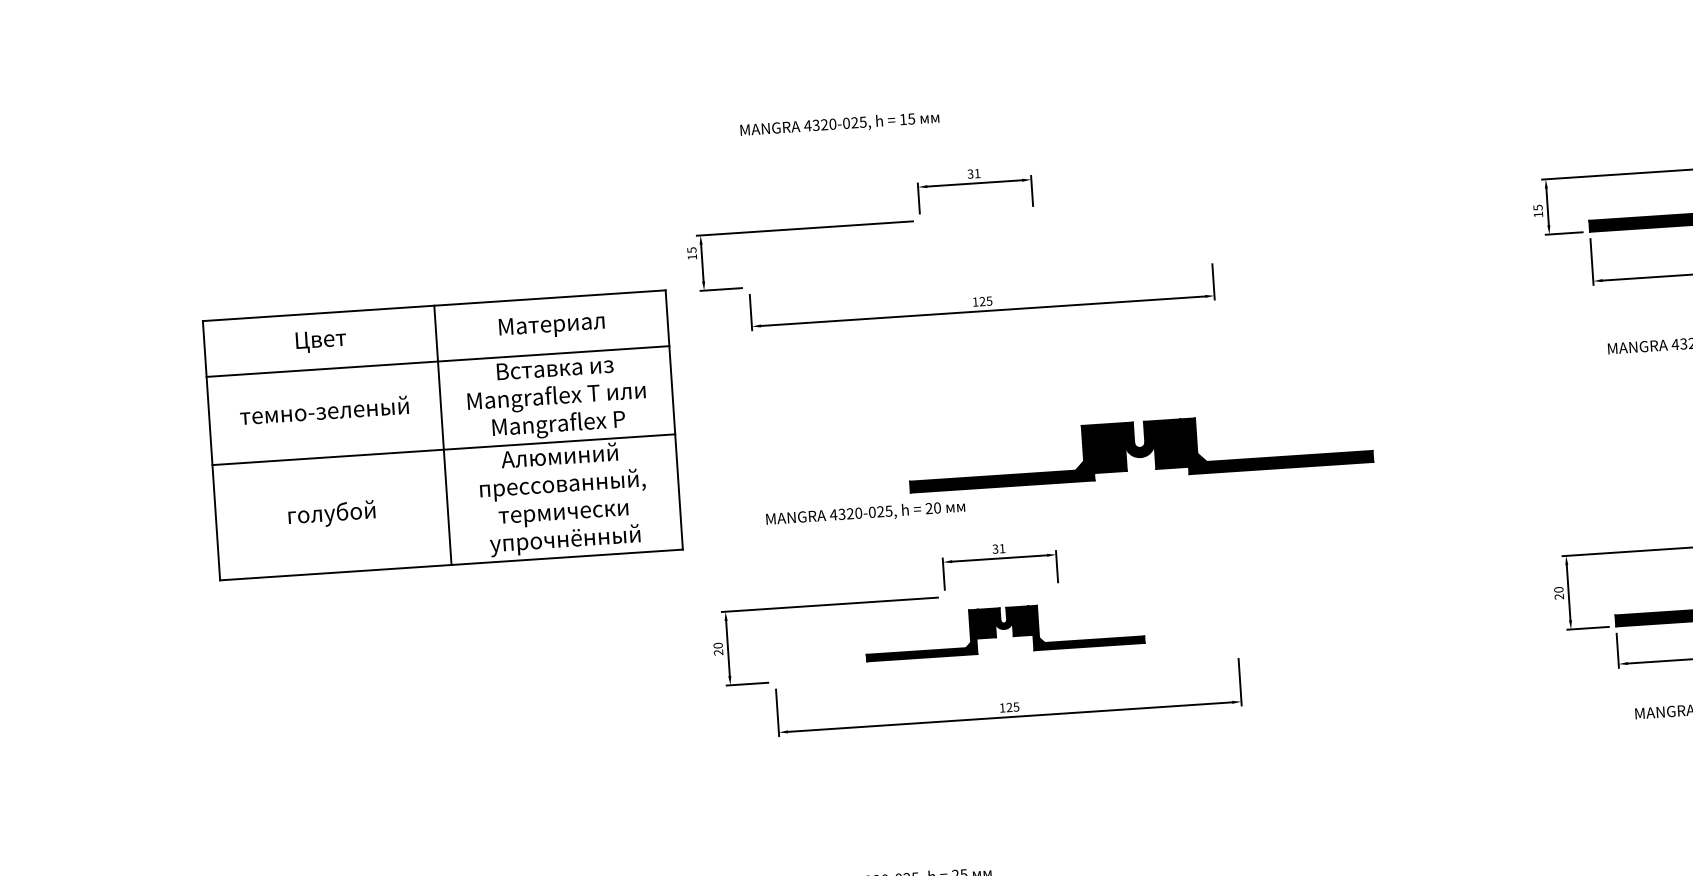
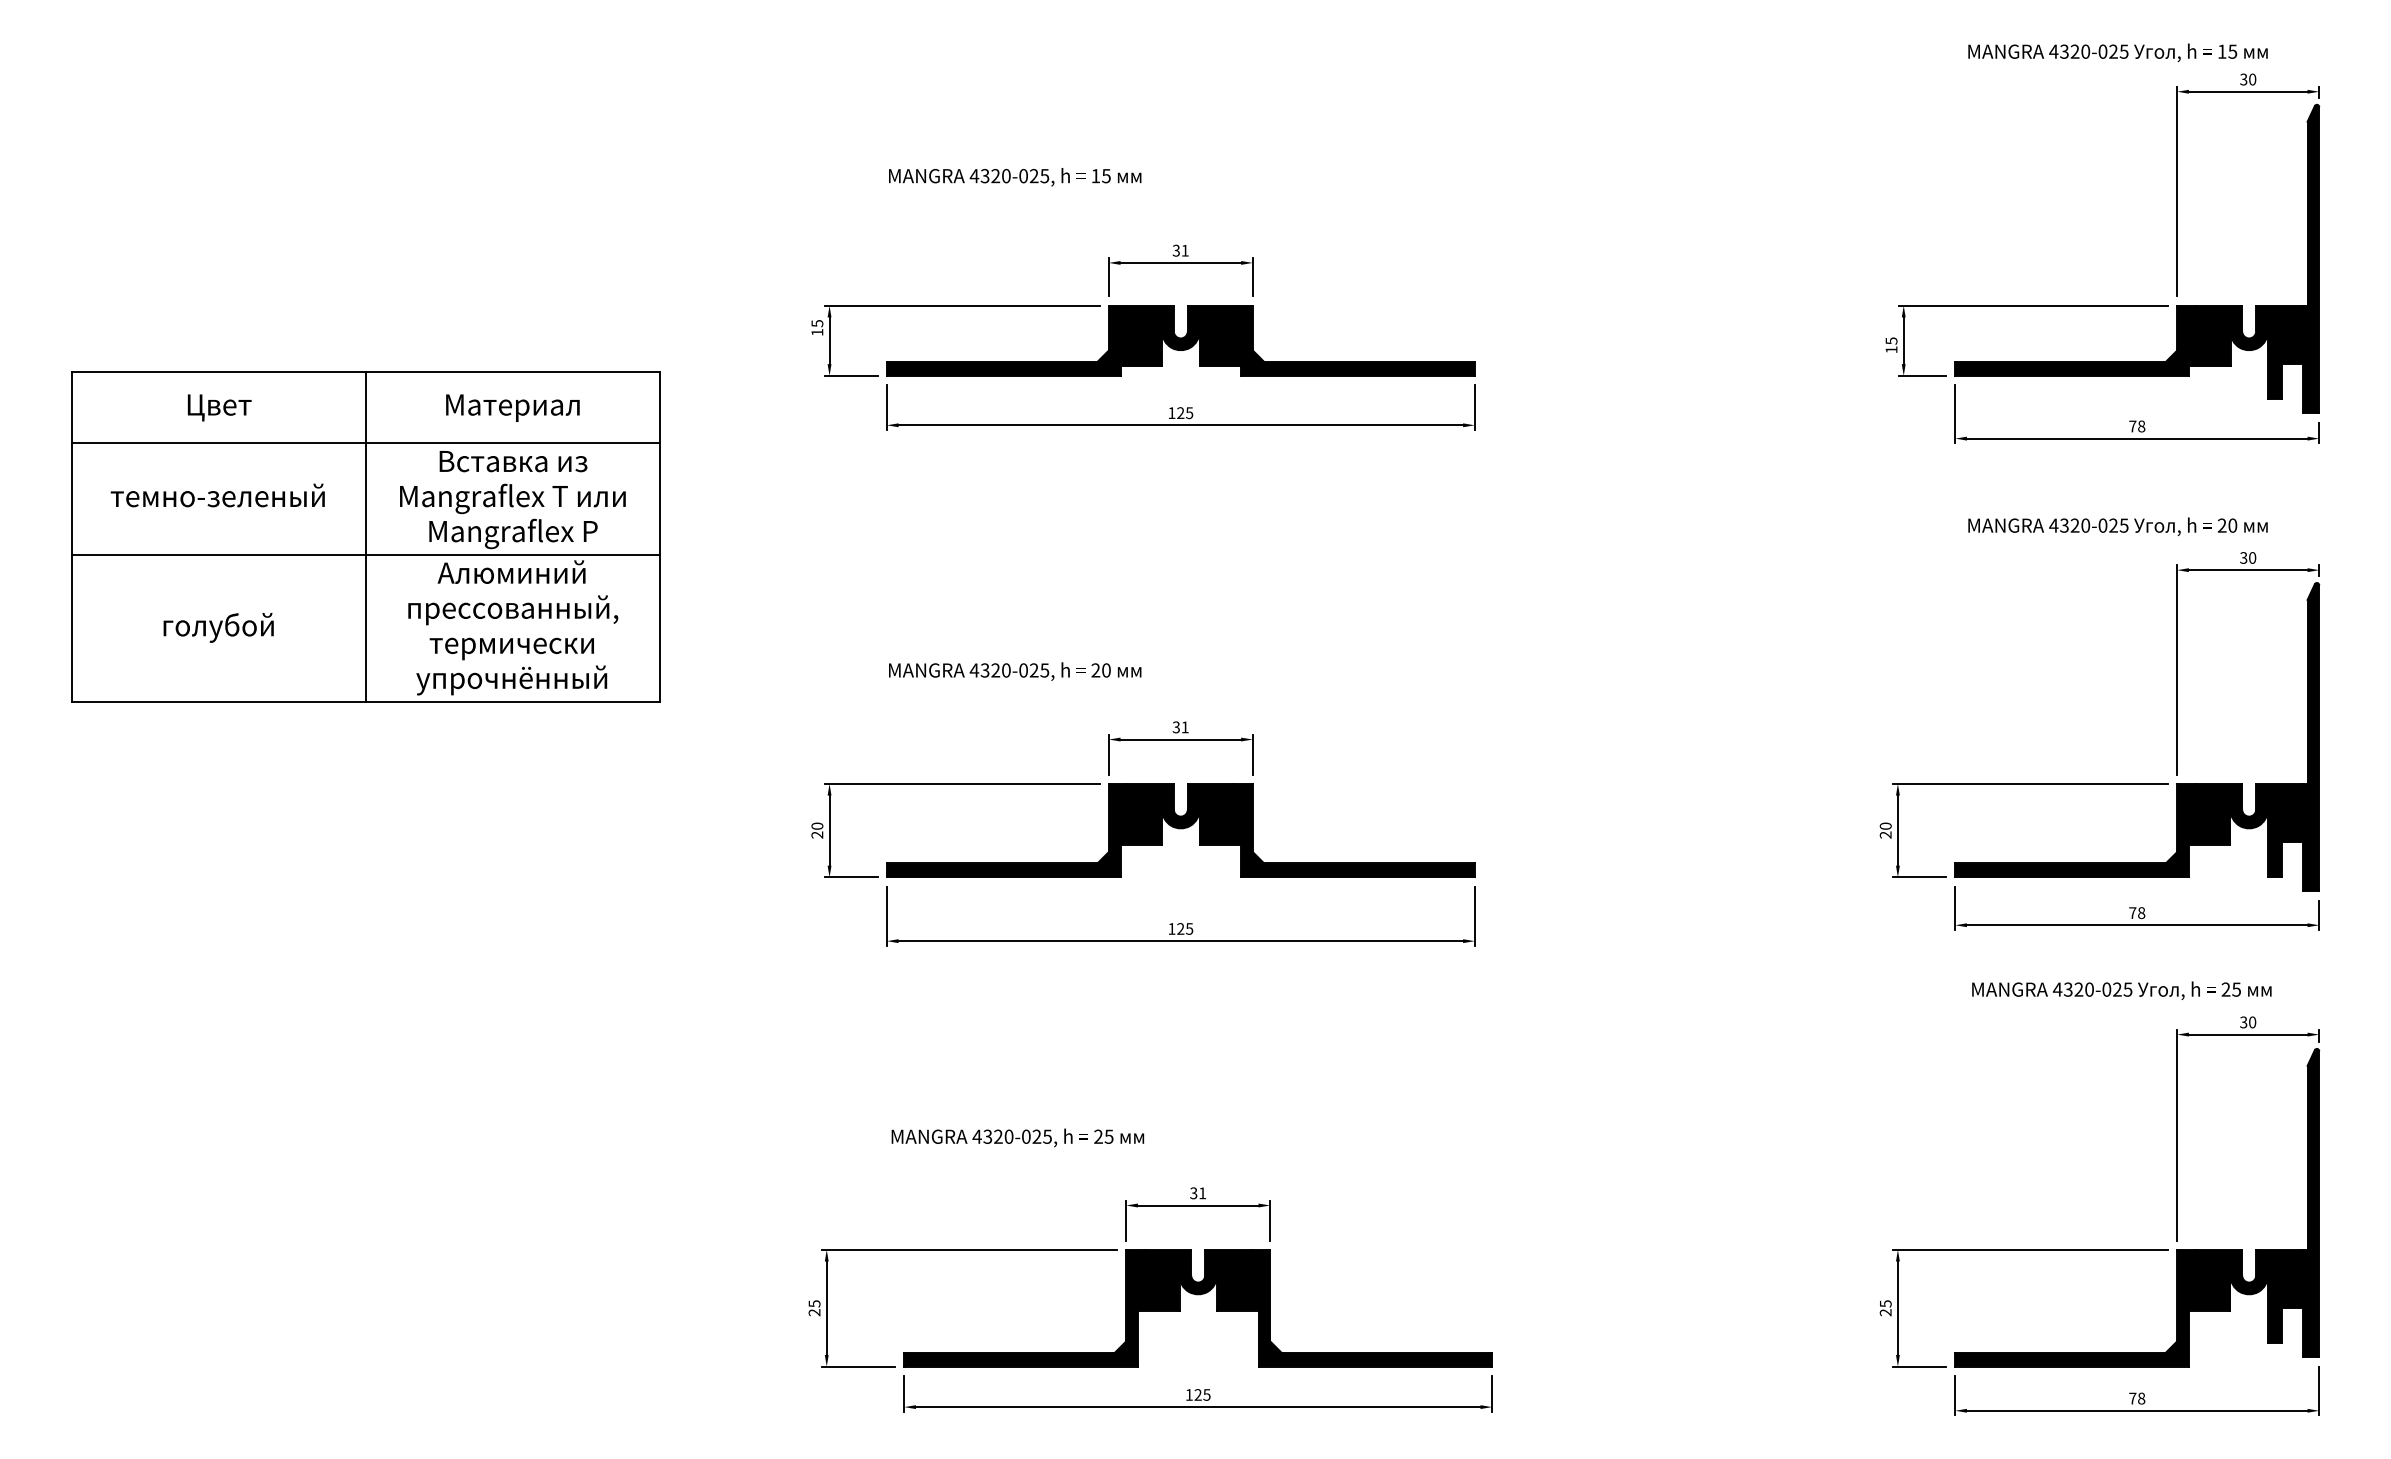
part: (442, 434) -> (365, 536), moved
part: (1139, 449) -> (1180, 340), moved
part: (1004, 630) -> (1180, 830), size x1.67

